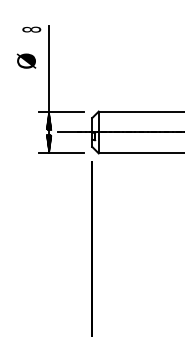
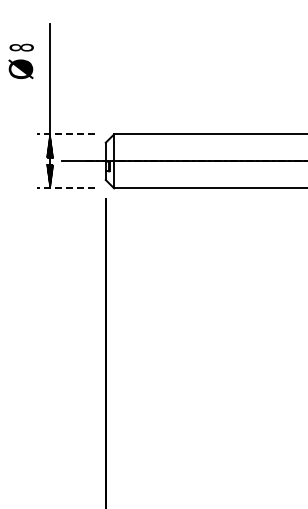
text: (31, 29) -> (21, 47), moved
line: (61, 111) -> (65, 134), solid -> dashed
line: (61, 153) -> (65, 188), solid -> dashed

